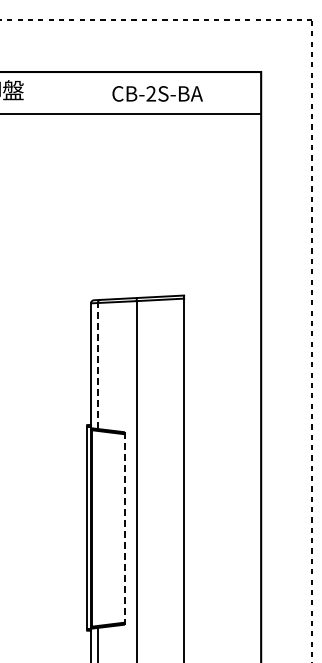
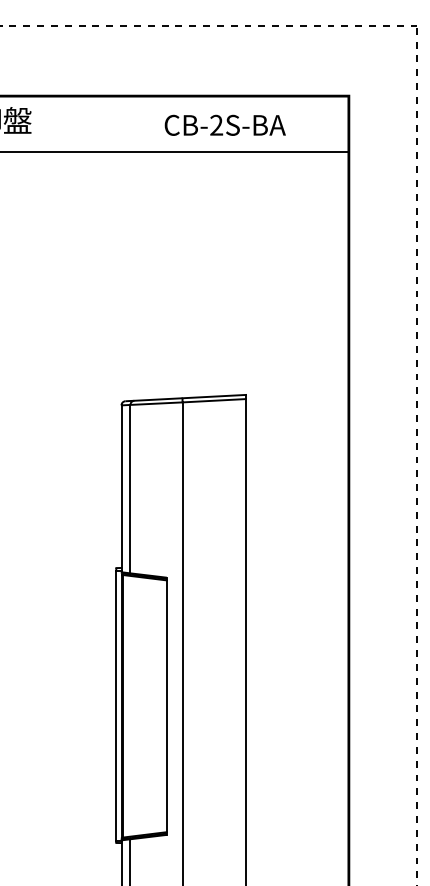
text: (157, 93) -> (225, 124), moved
line: (97, 366) -> (130, 489), dashed -> solid
line: (124, 528) -> (166, 706), dashed -> solid

